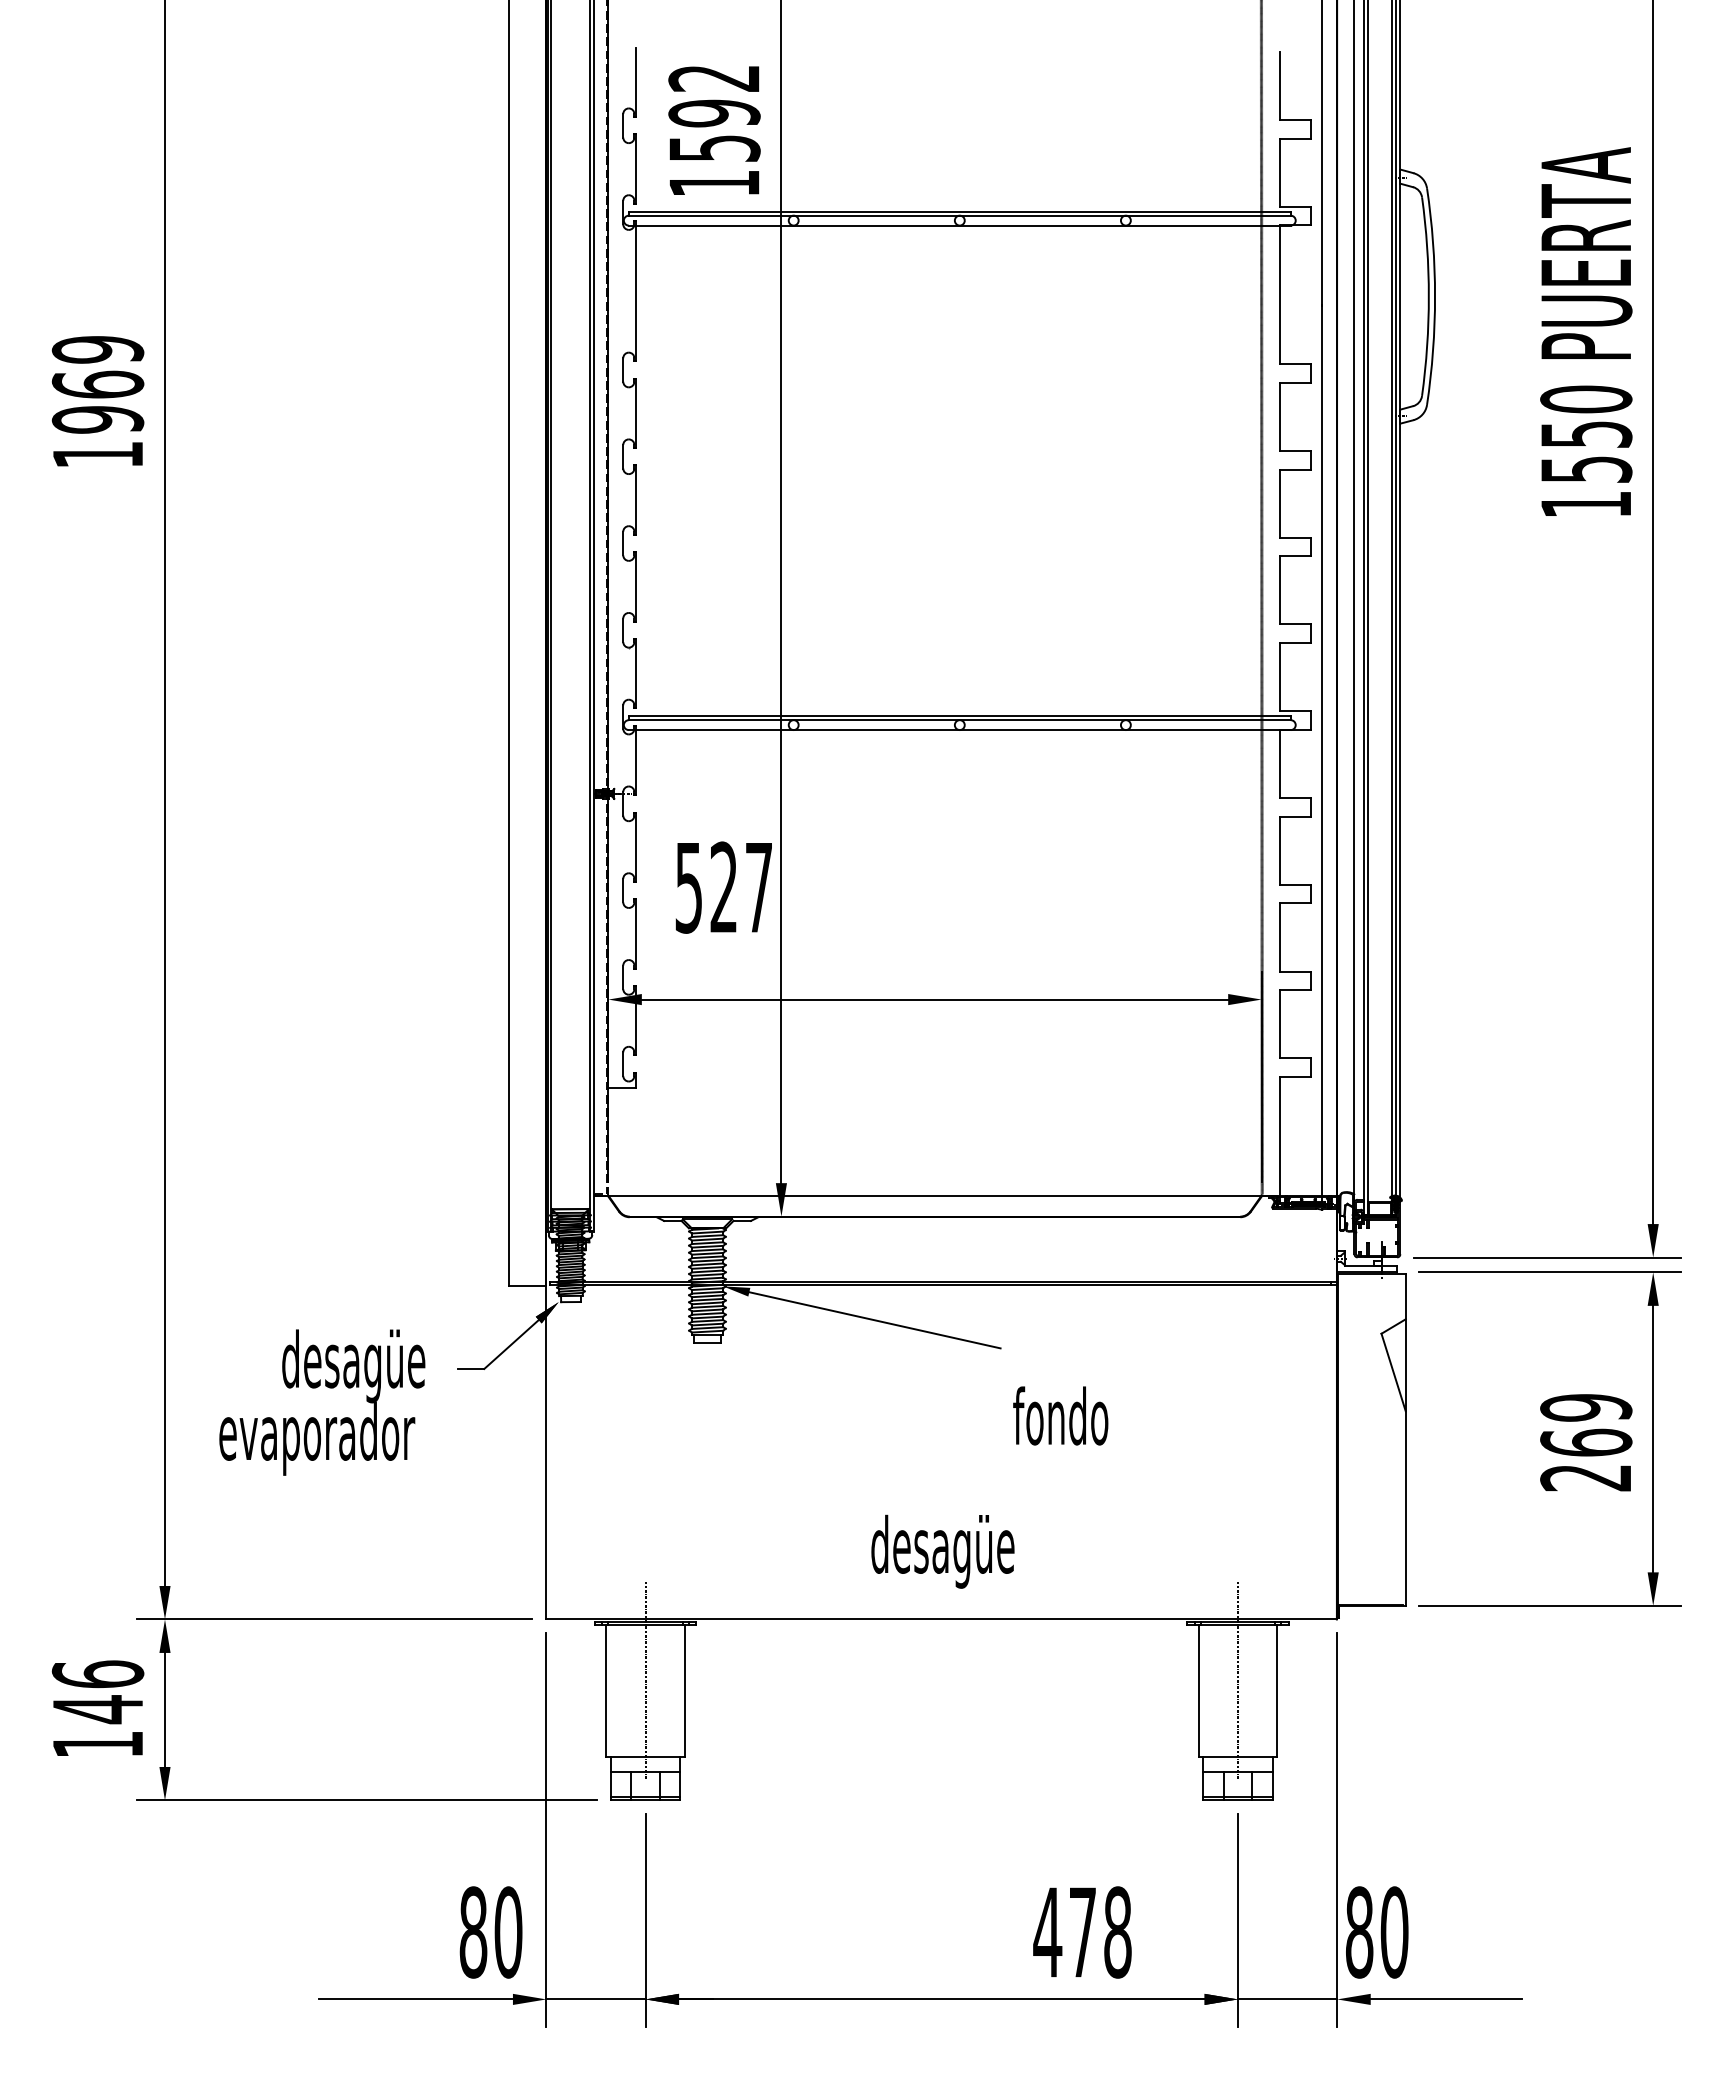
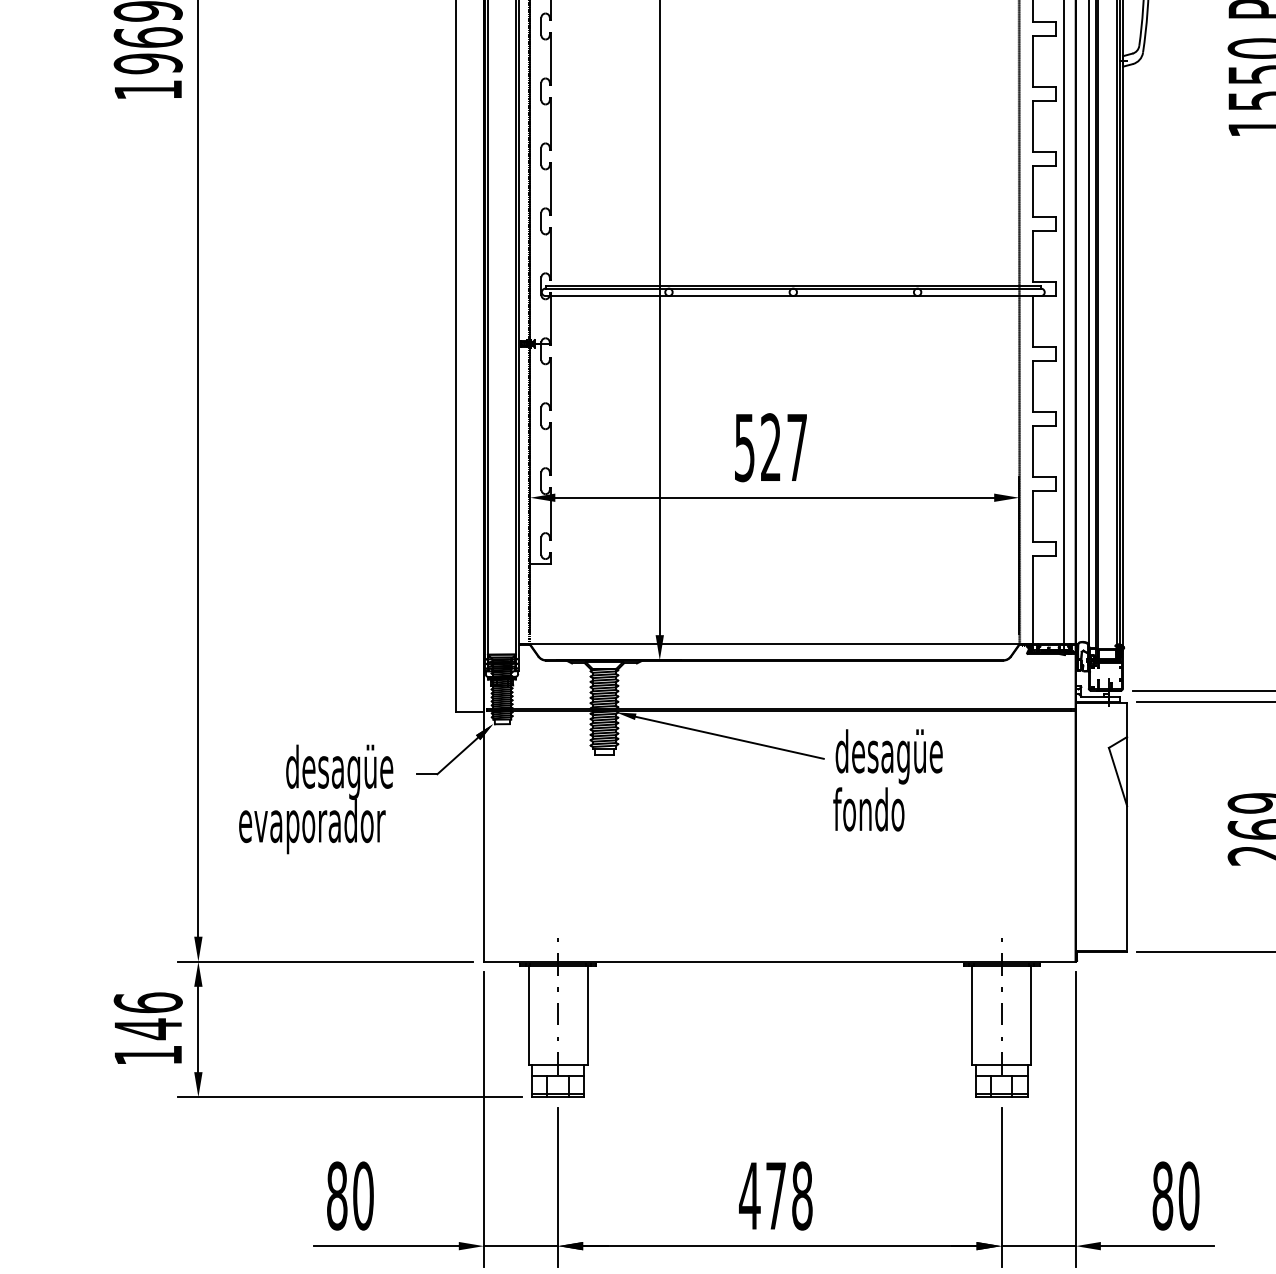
text: (723, 887) -> (770, 447), moved
text: (942, 1551) -> (888, 756), moved
text: (490, 1932) -> (349, 1196), moved
text: (1082, 1932) -> (775, 1196), moved
text: (1377, 1932) -> (1176, 1196), moved

